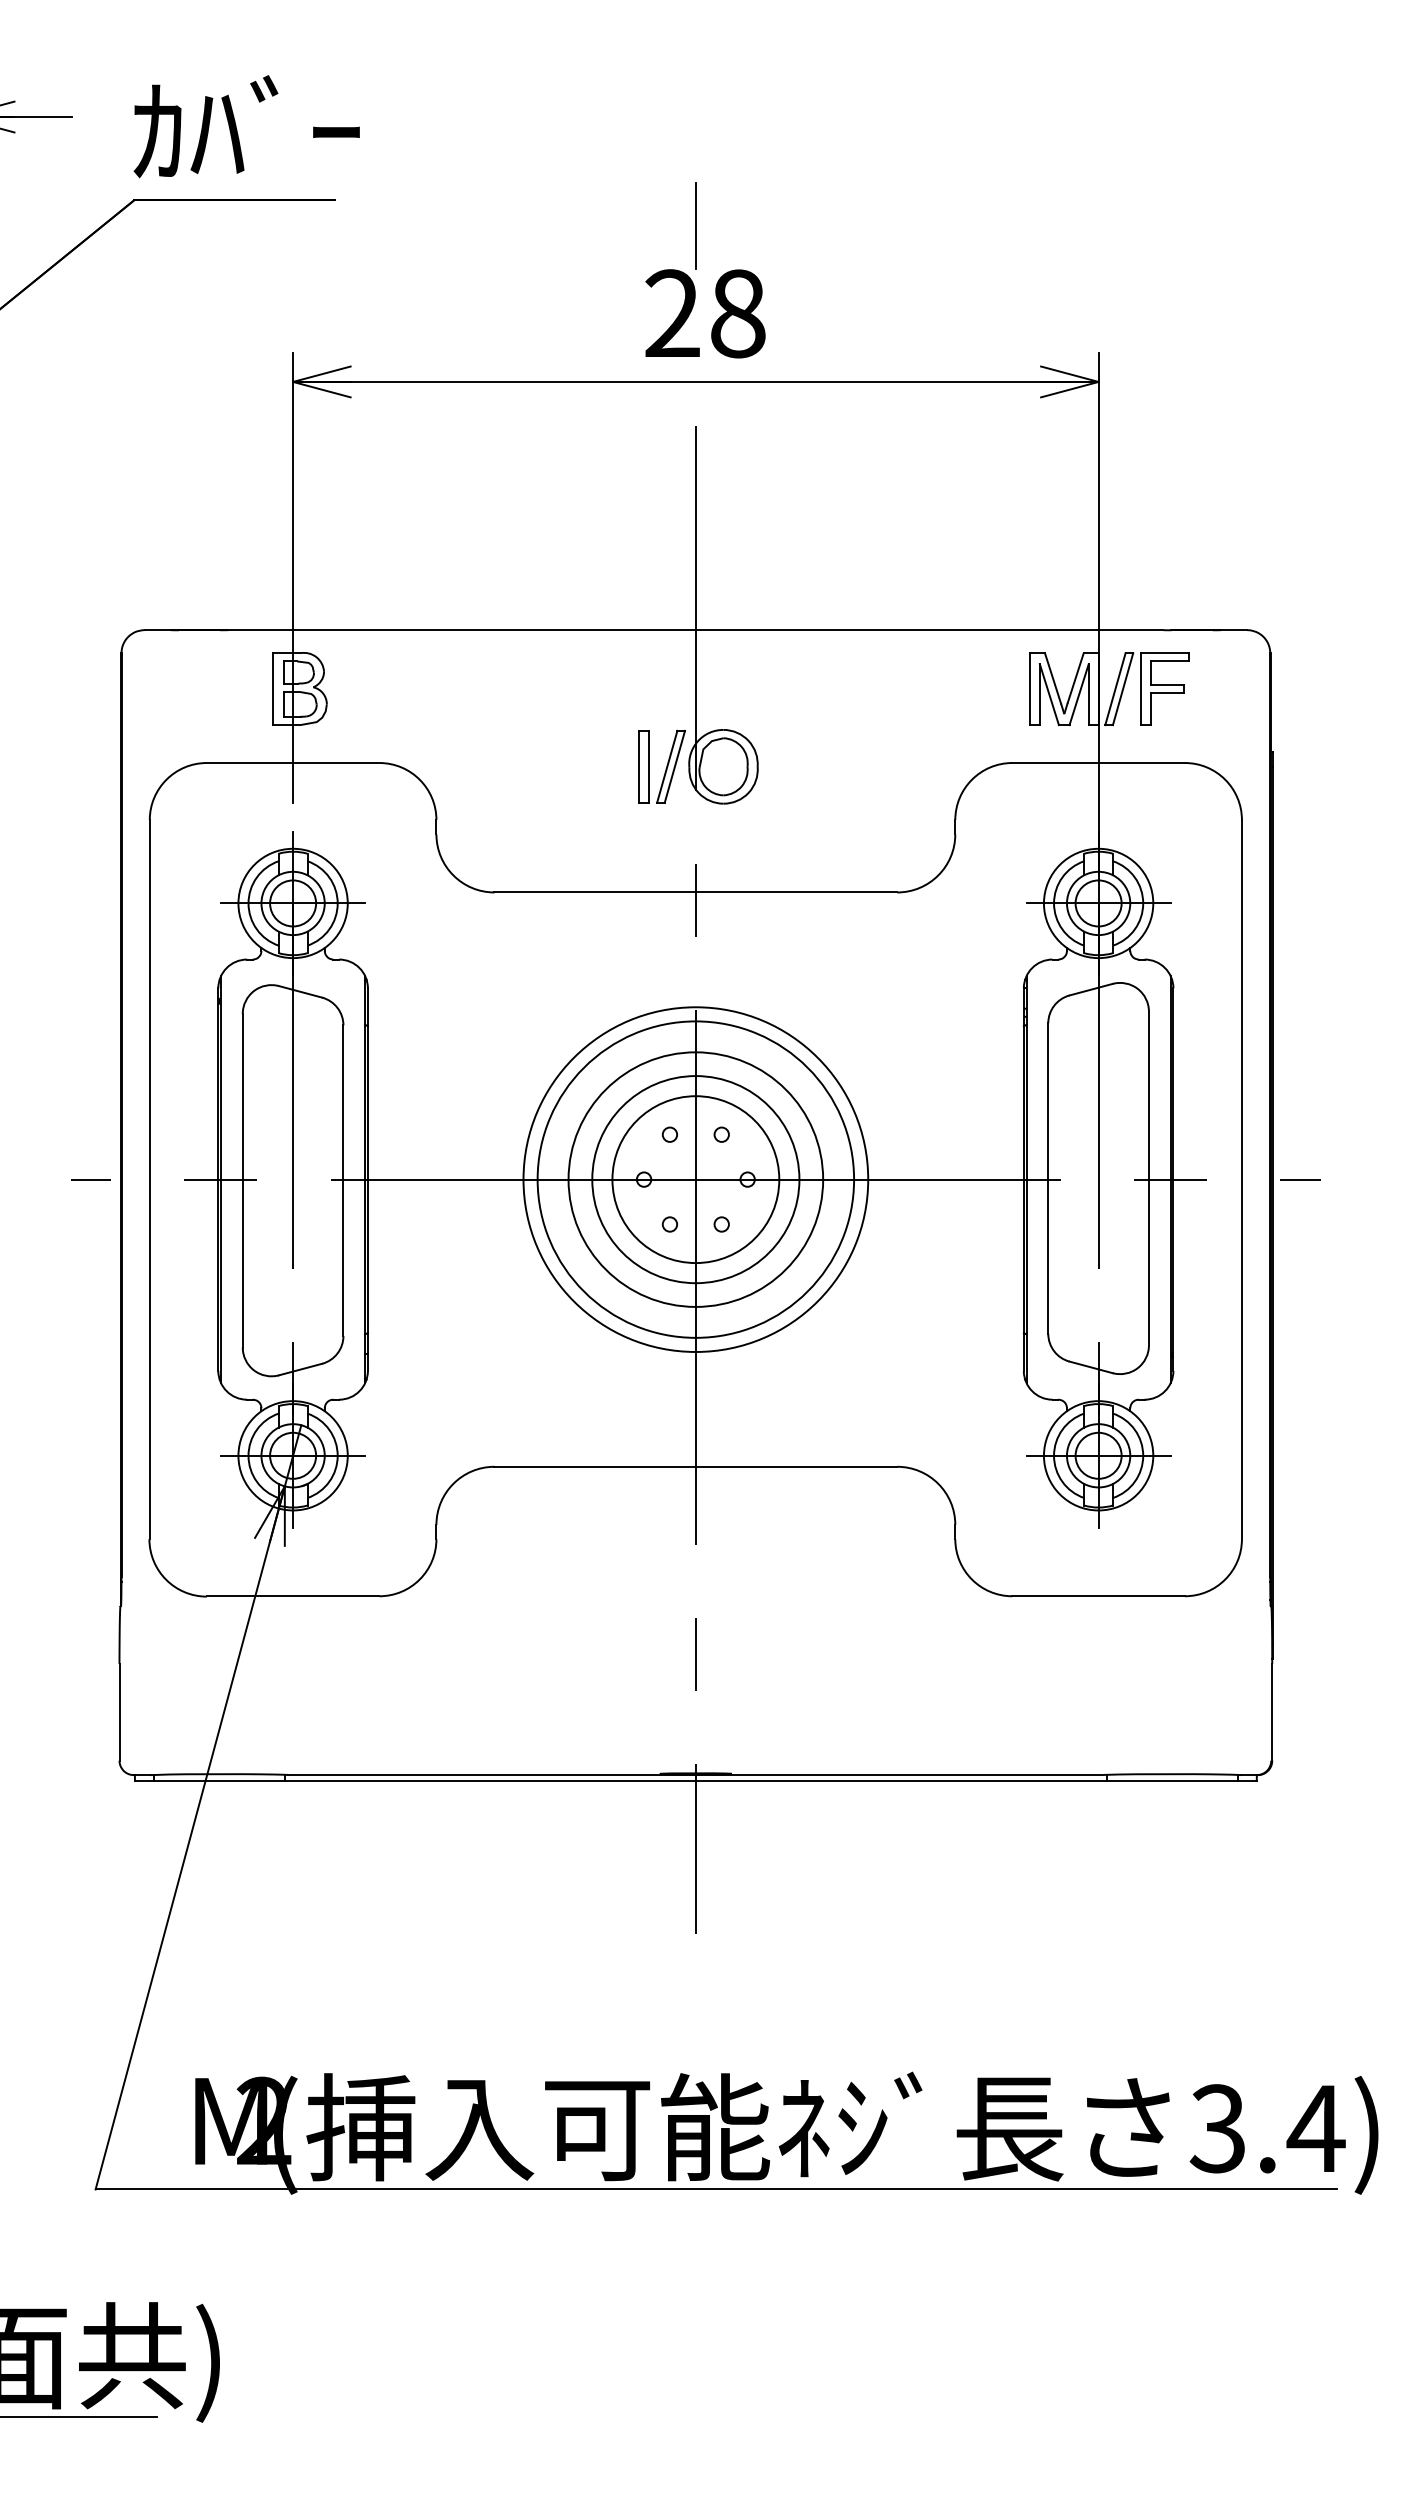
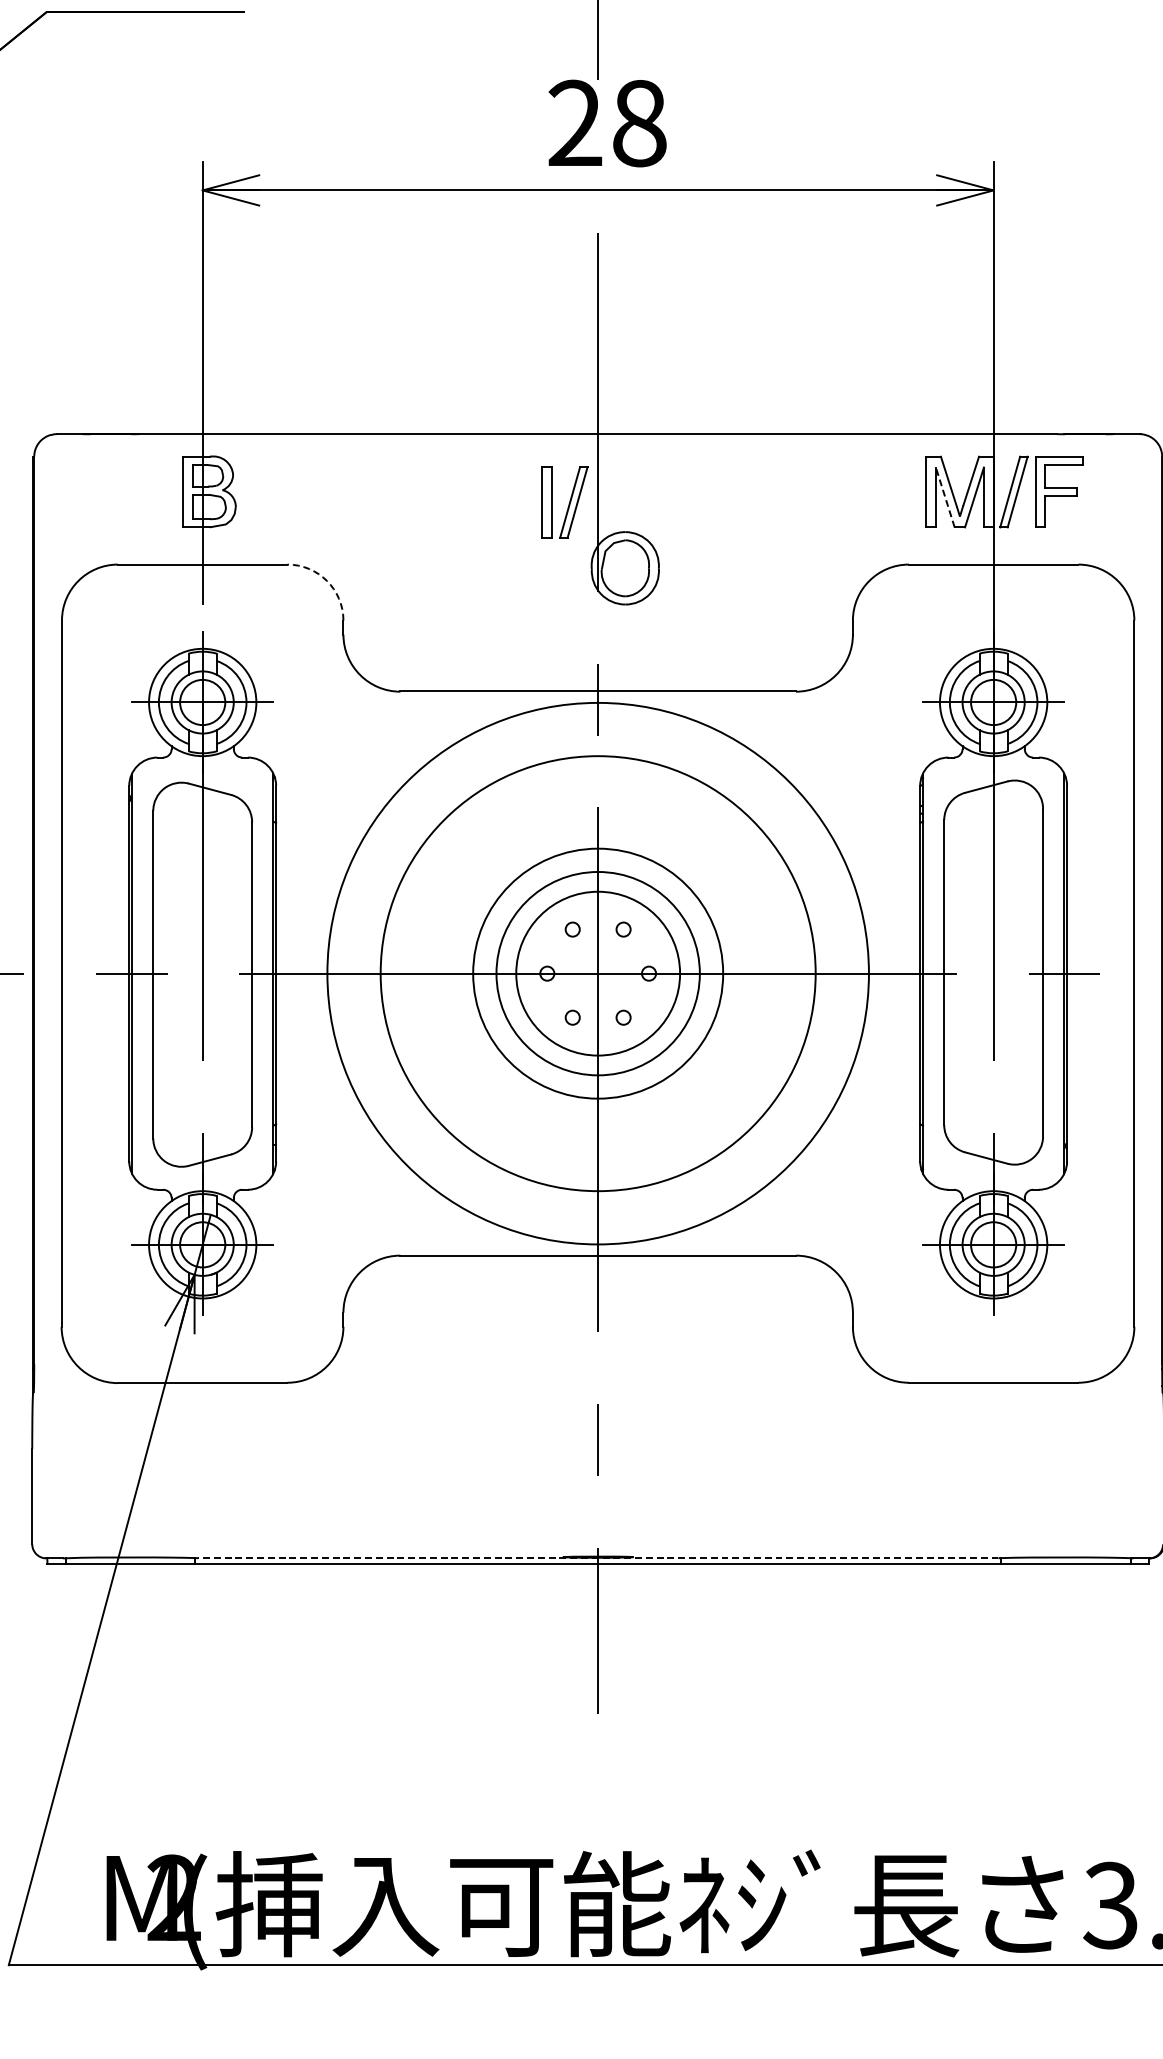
line: (1049, 694) -> (945, 497), solid -> dashed
part: (661, 766) -> (564, 502), moved
arc: (419, 779) -> (326, 580), solid -> dashed
circle: (695, 1179) -> (597, 973), size x1.4
circle: (695, 1179) -> (597, 973), size x1.6
line: (695, 1774) -> (597, 1557), solid -> dashed

